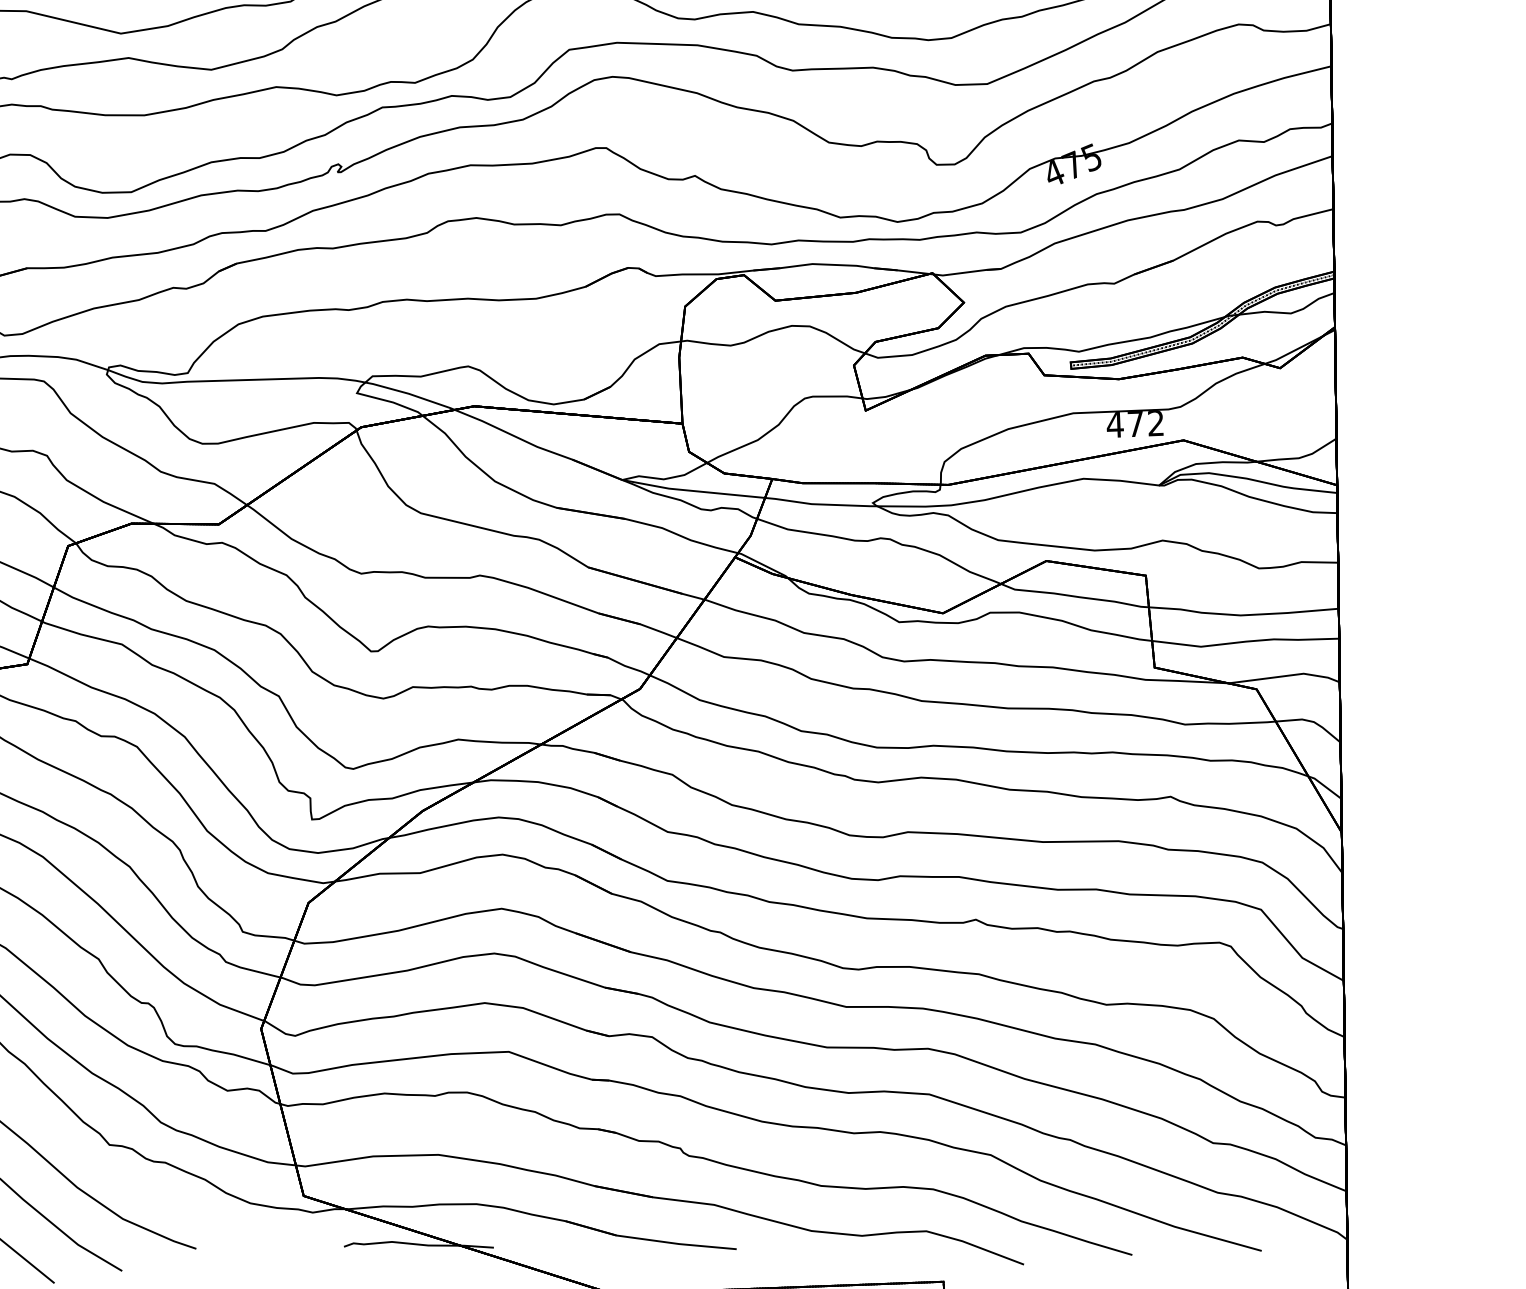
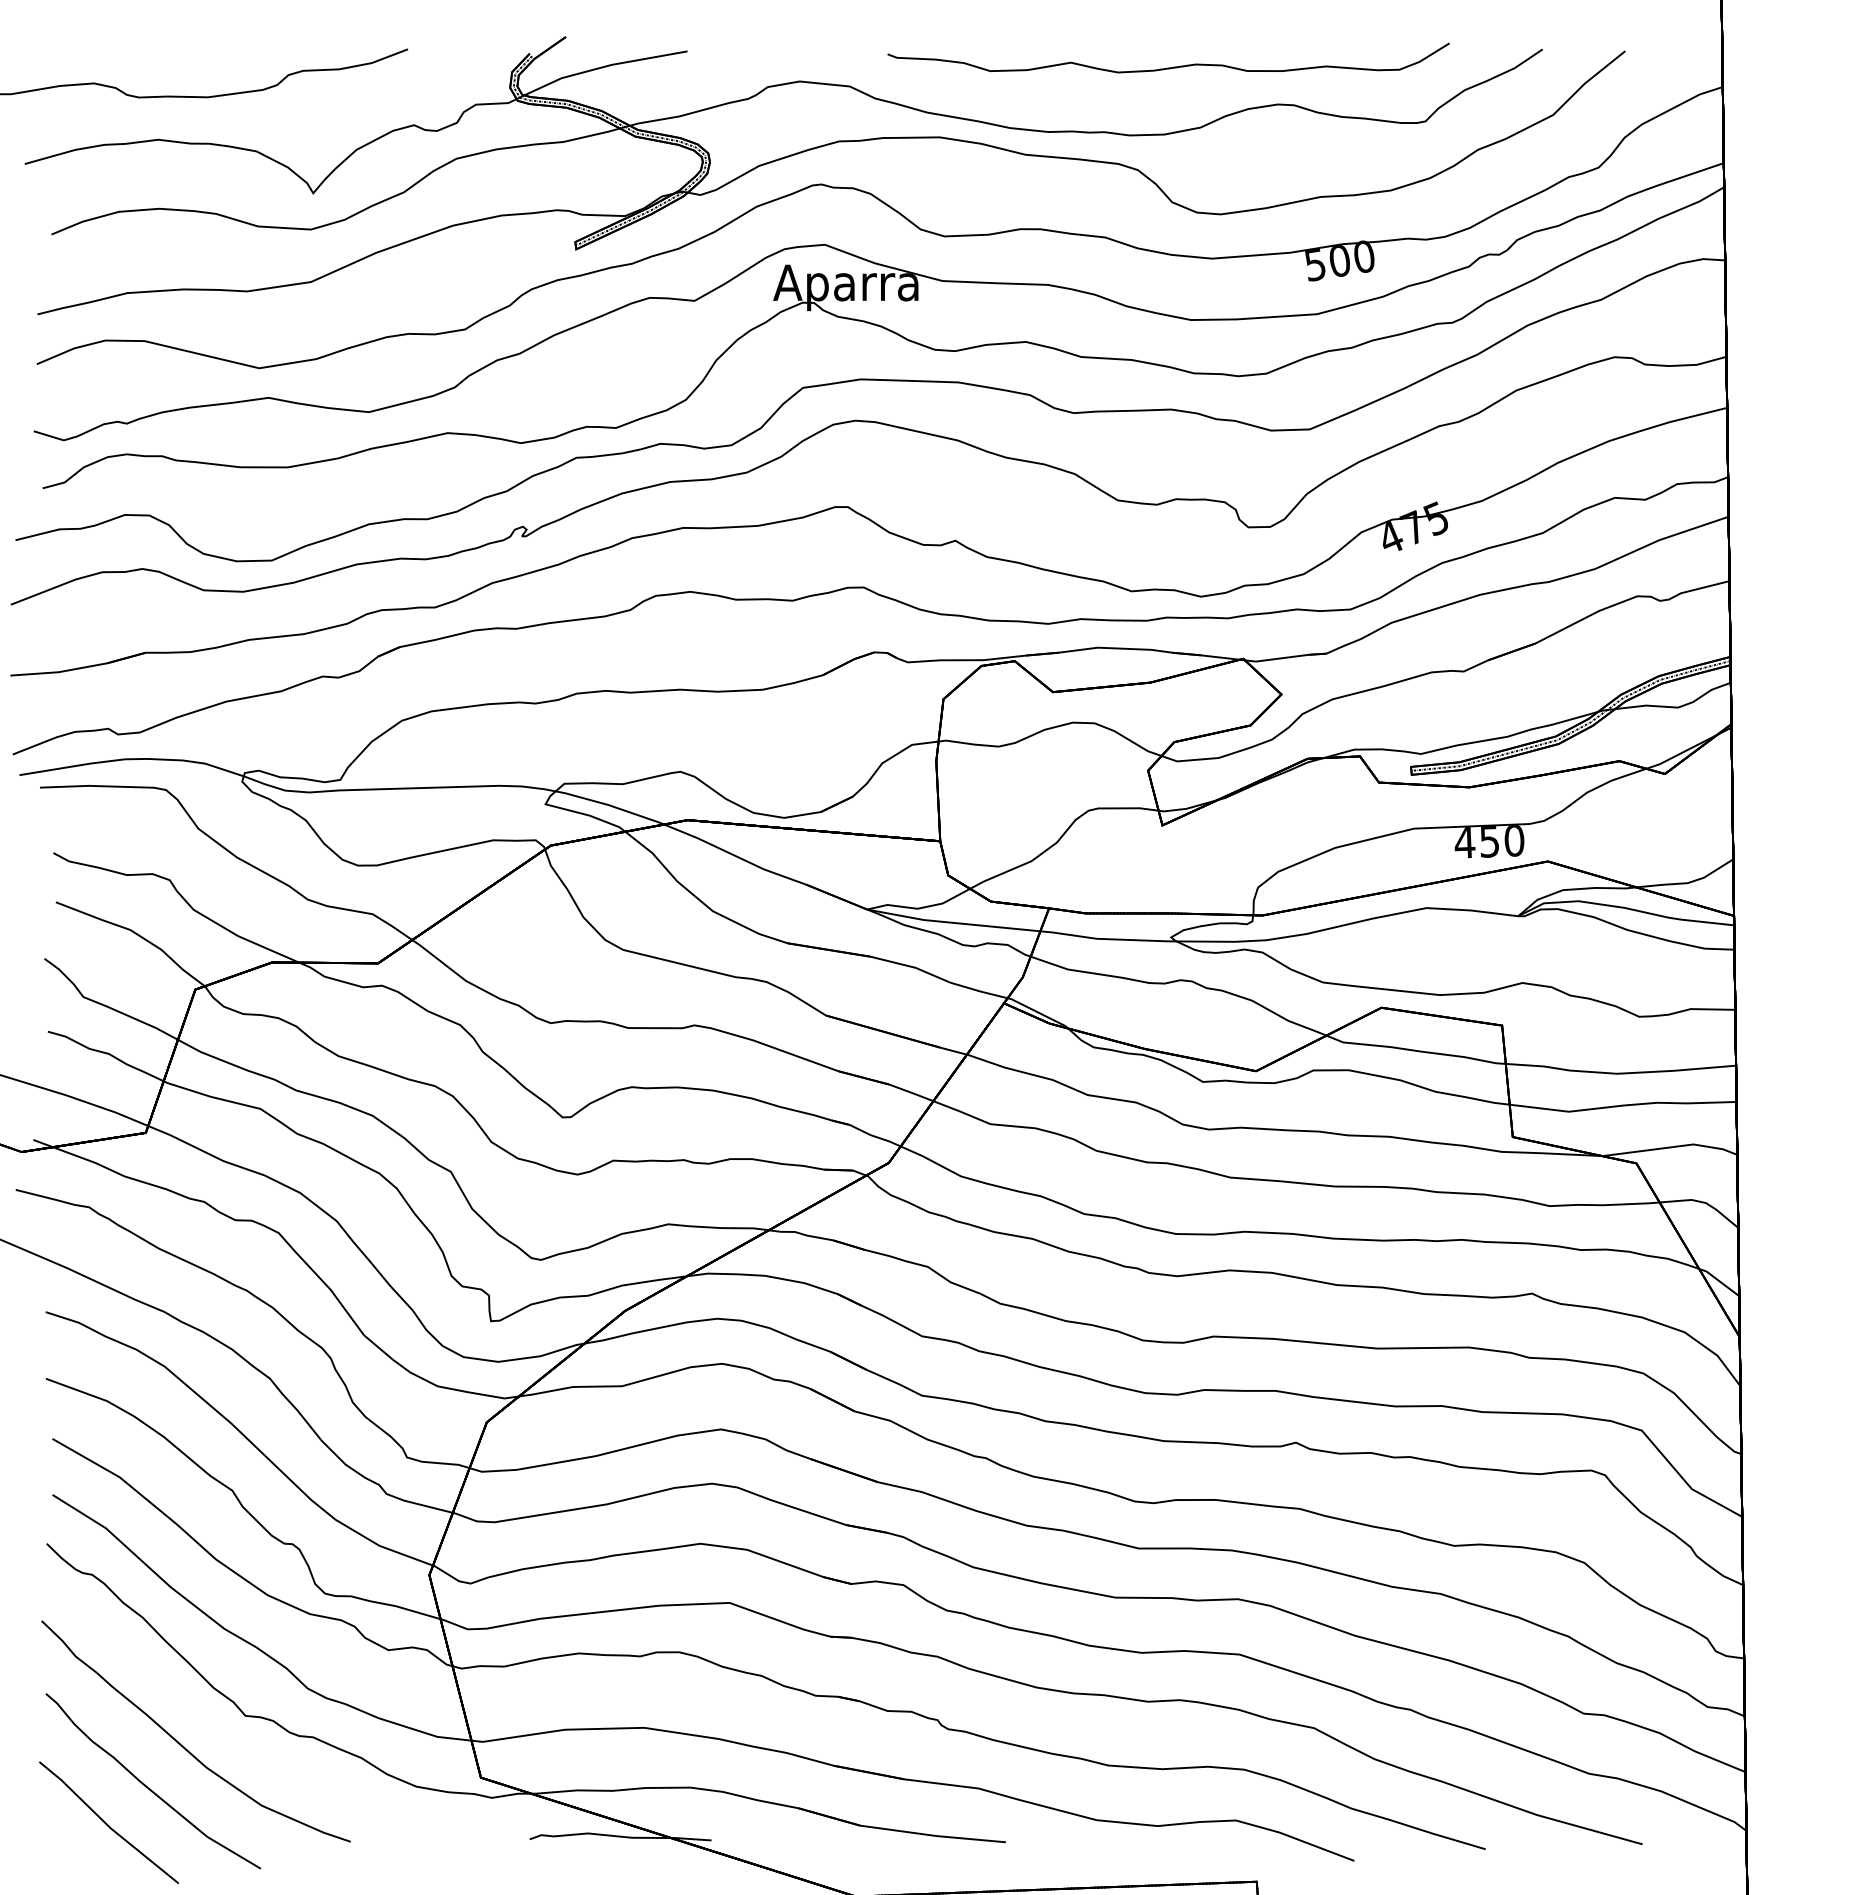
text: (1146, 423) -> (1502, 841), 472 -> 450

